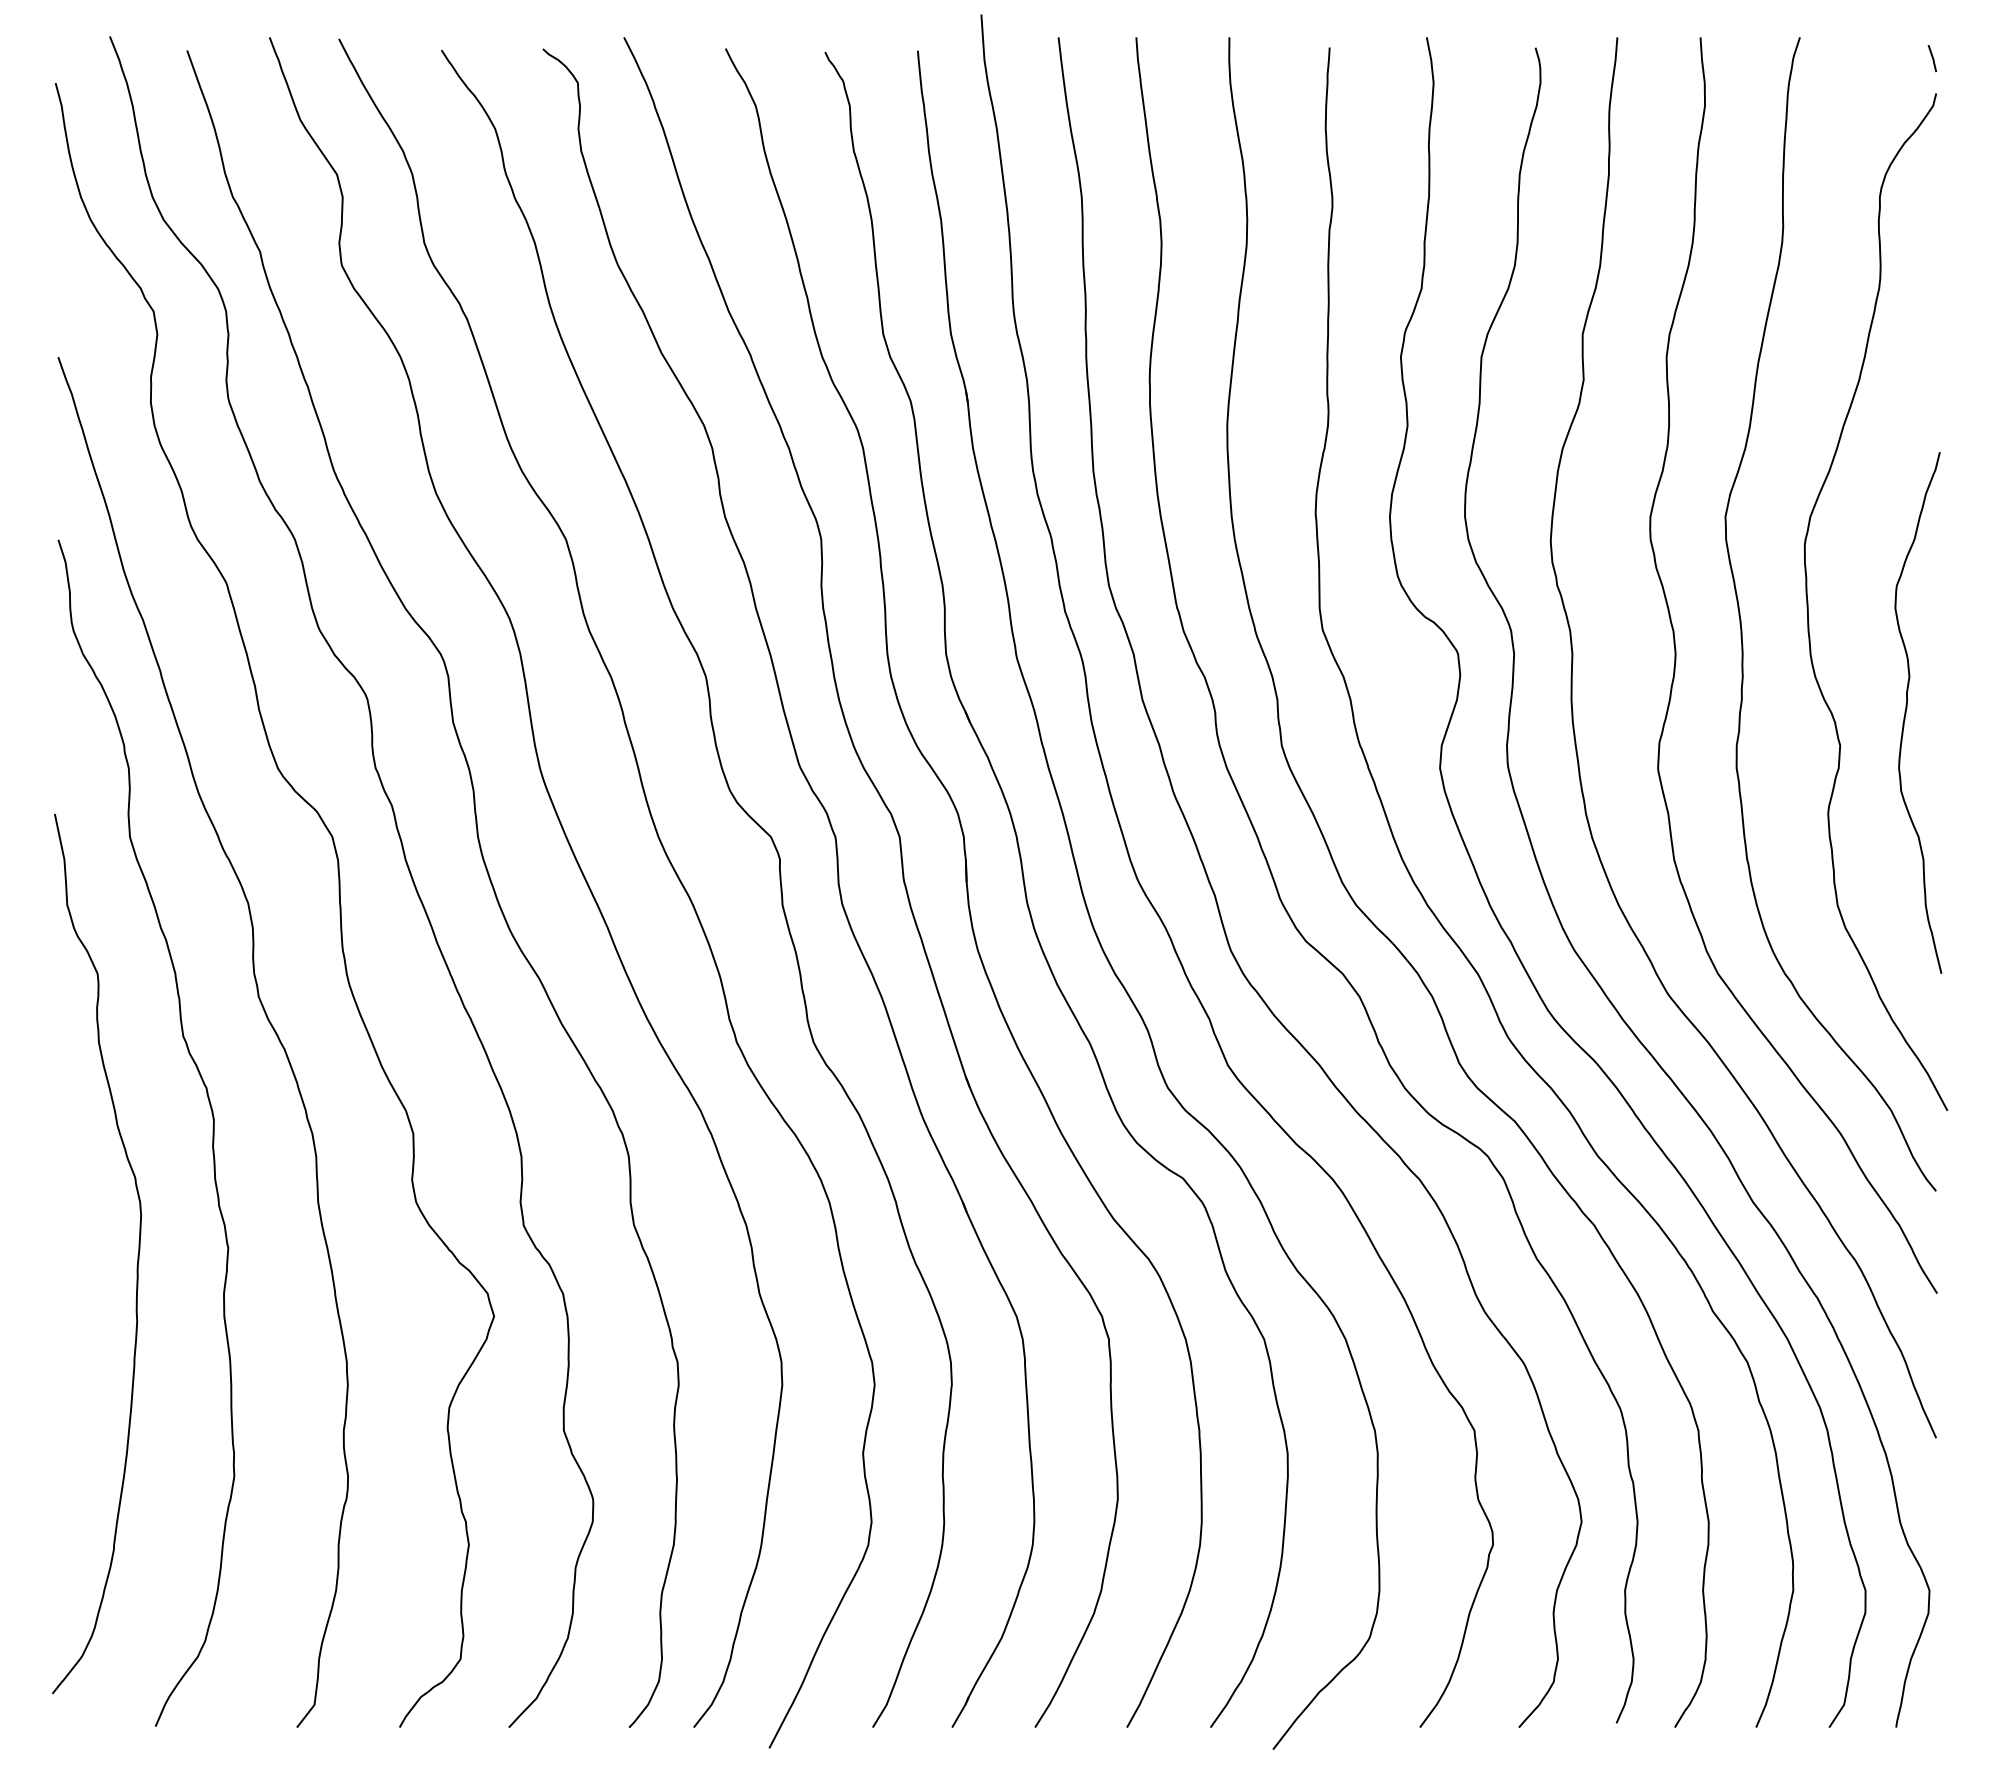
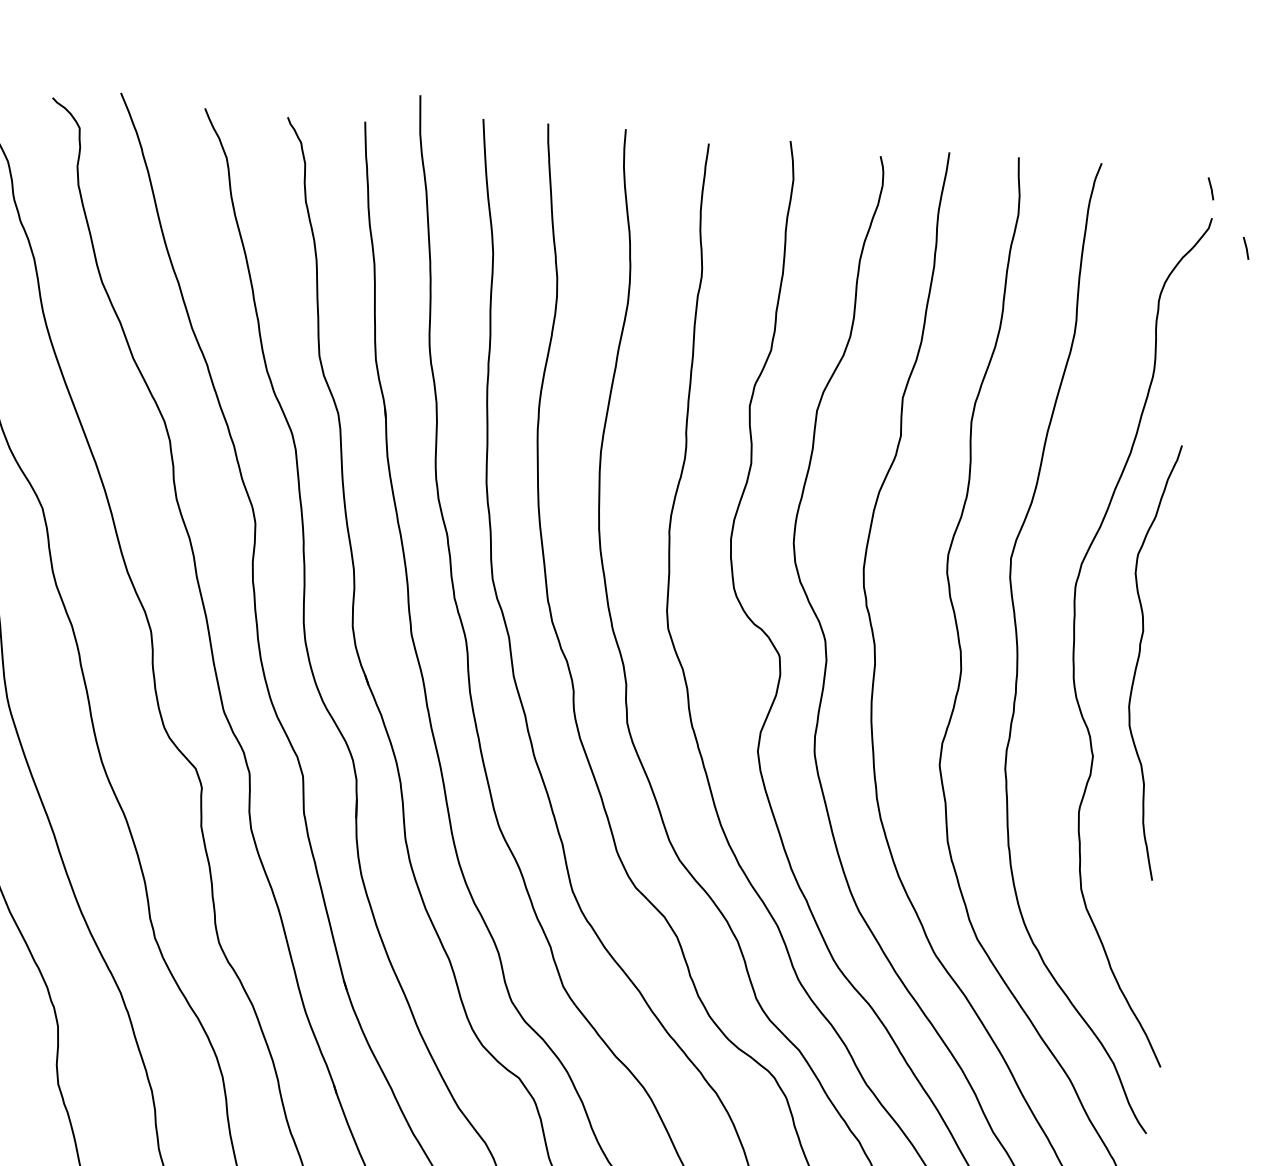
line: (1978, 125) -> (1245, 247), added
curve: (1907, 708) -> (1139, 657), moved

